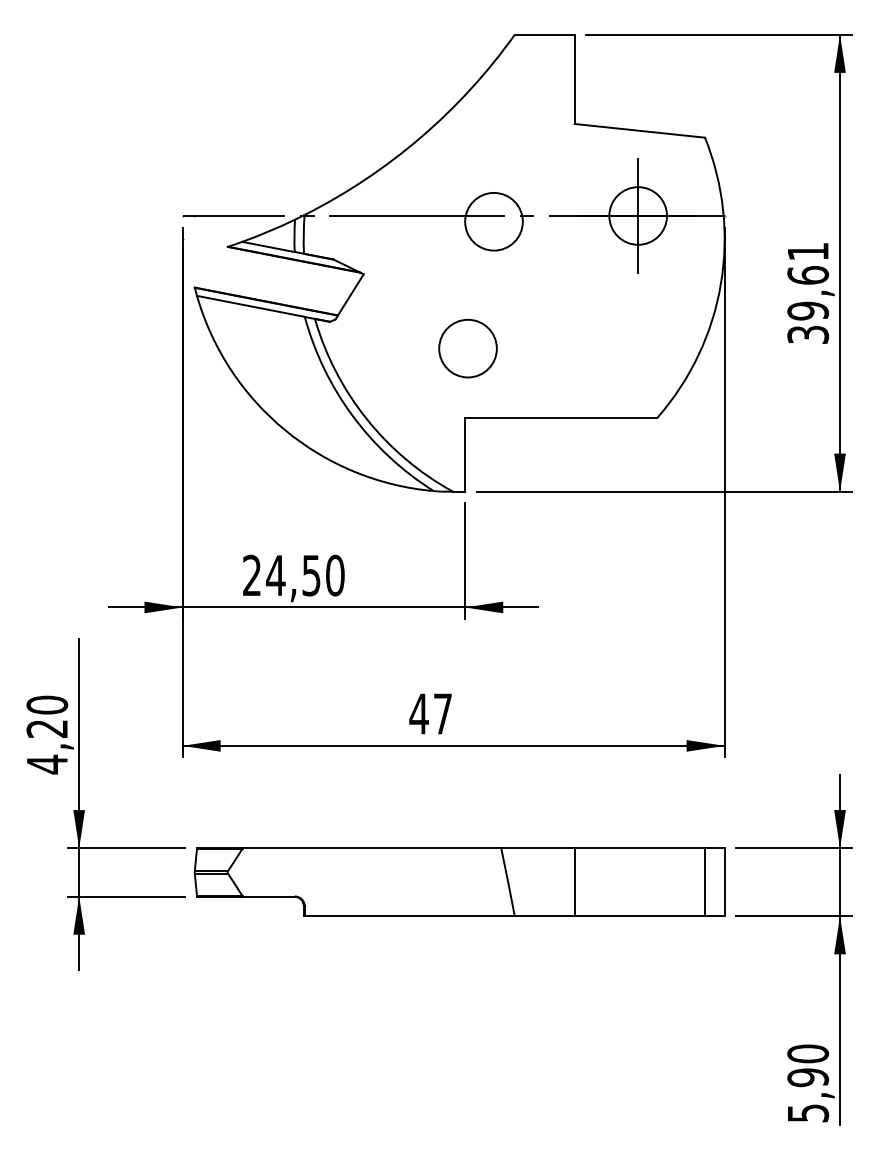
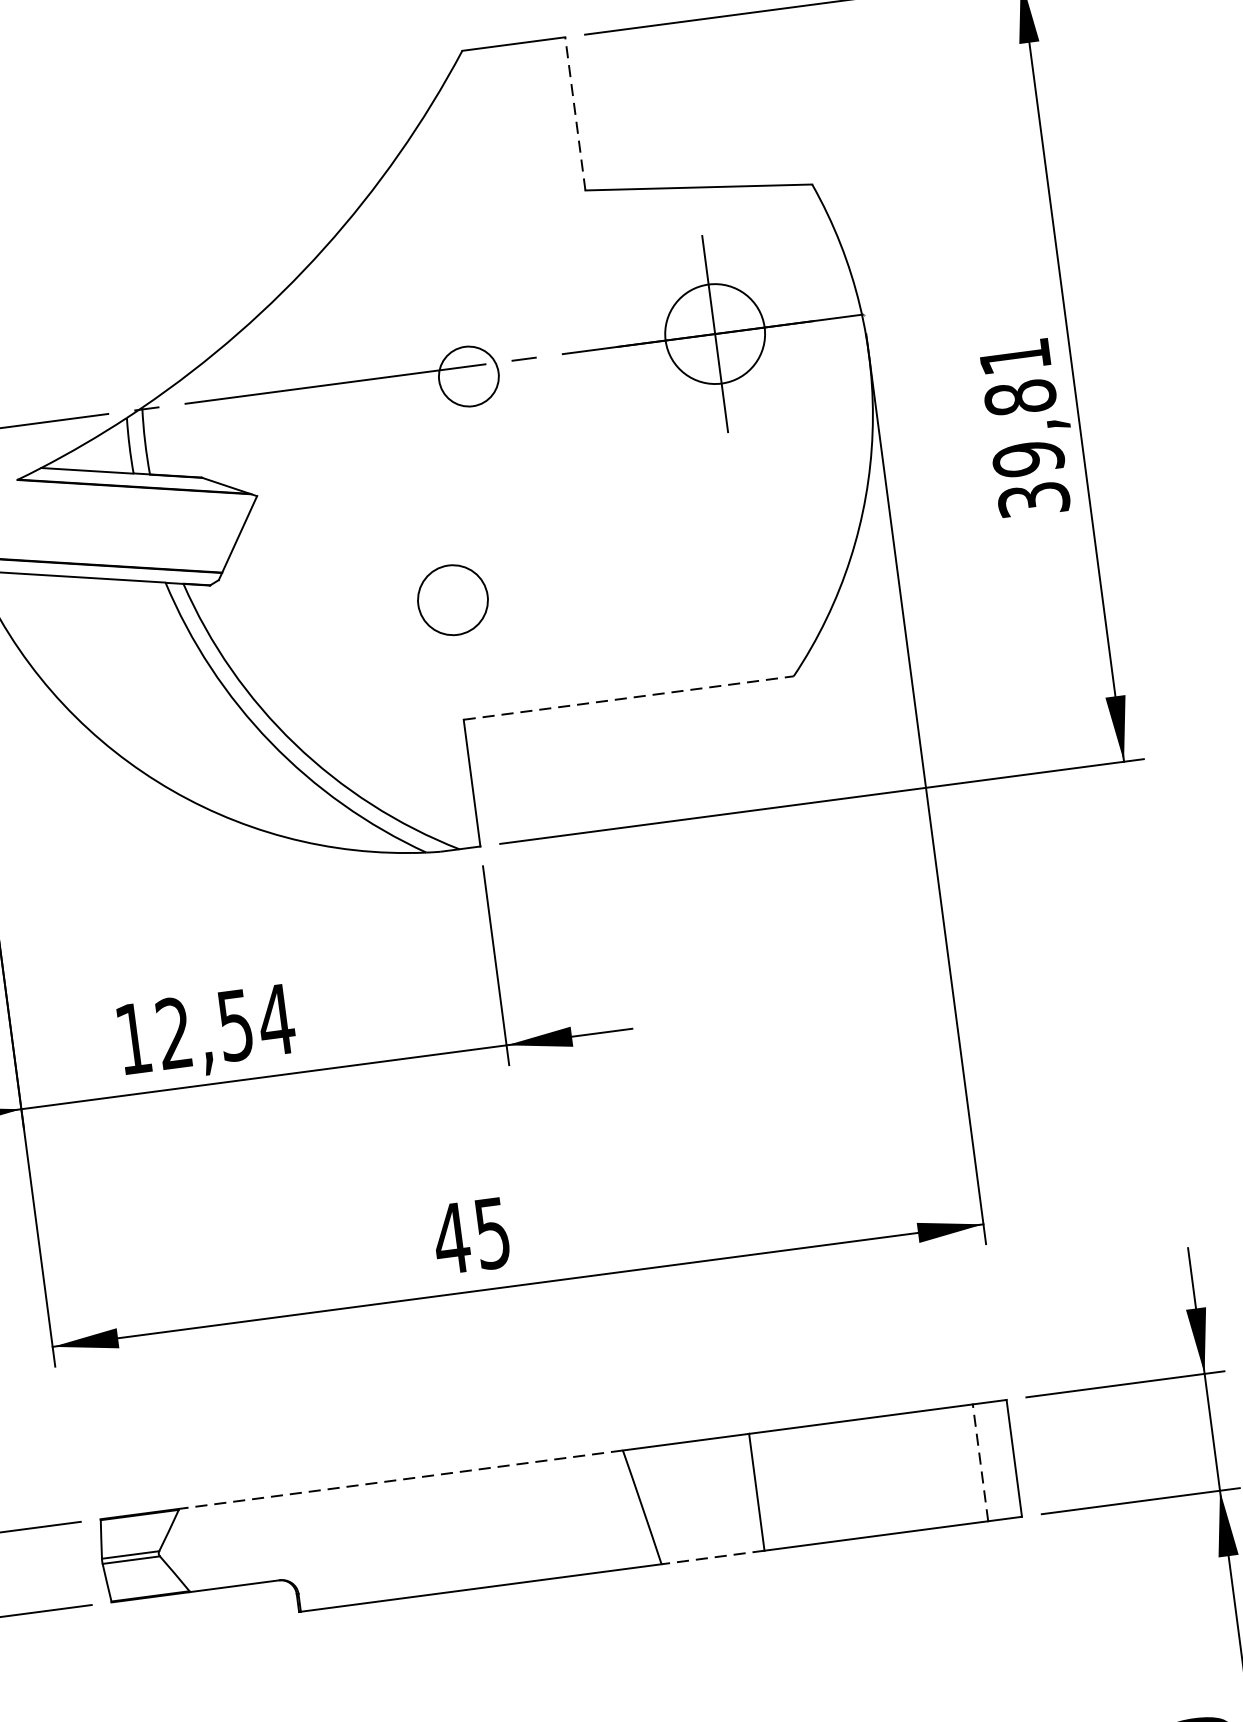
line: (574, 79) -> (574, 114), solid -> dashed
circle: (493, 221) -> (468, 376), size x0.6
text: (807, 275) -> (1019, 397), 39,61 -> 39,81
circle: (467, 348) -> (452, 600), size x0.7
line: (561, 417) -> (629, 697), solid -> dashed
text: (294, 575) -> (206, 1029), 24,50 -> 12,54
text: (442, 713) -> (491, 1232), 47 -> 45
line: (371, 848) -> (400, 1480), solid -> dashed
line: (705, 881) -> (981, 1461), solid -> dashed
line: (544, 916) -> (712, 1558), solid -> dashed

